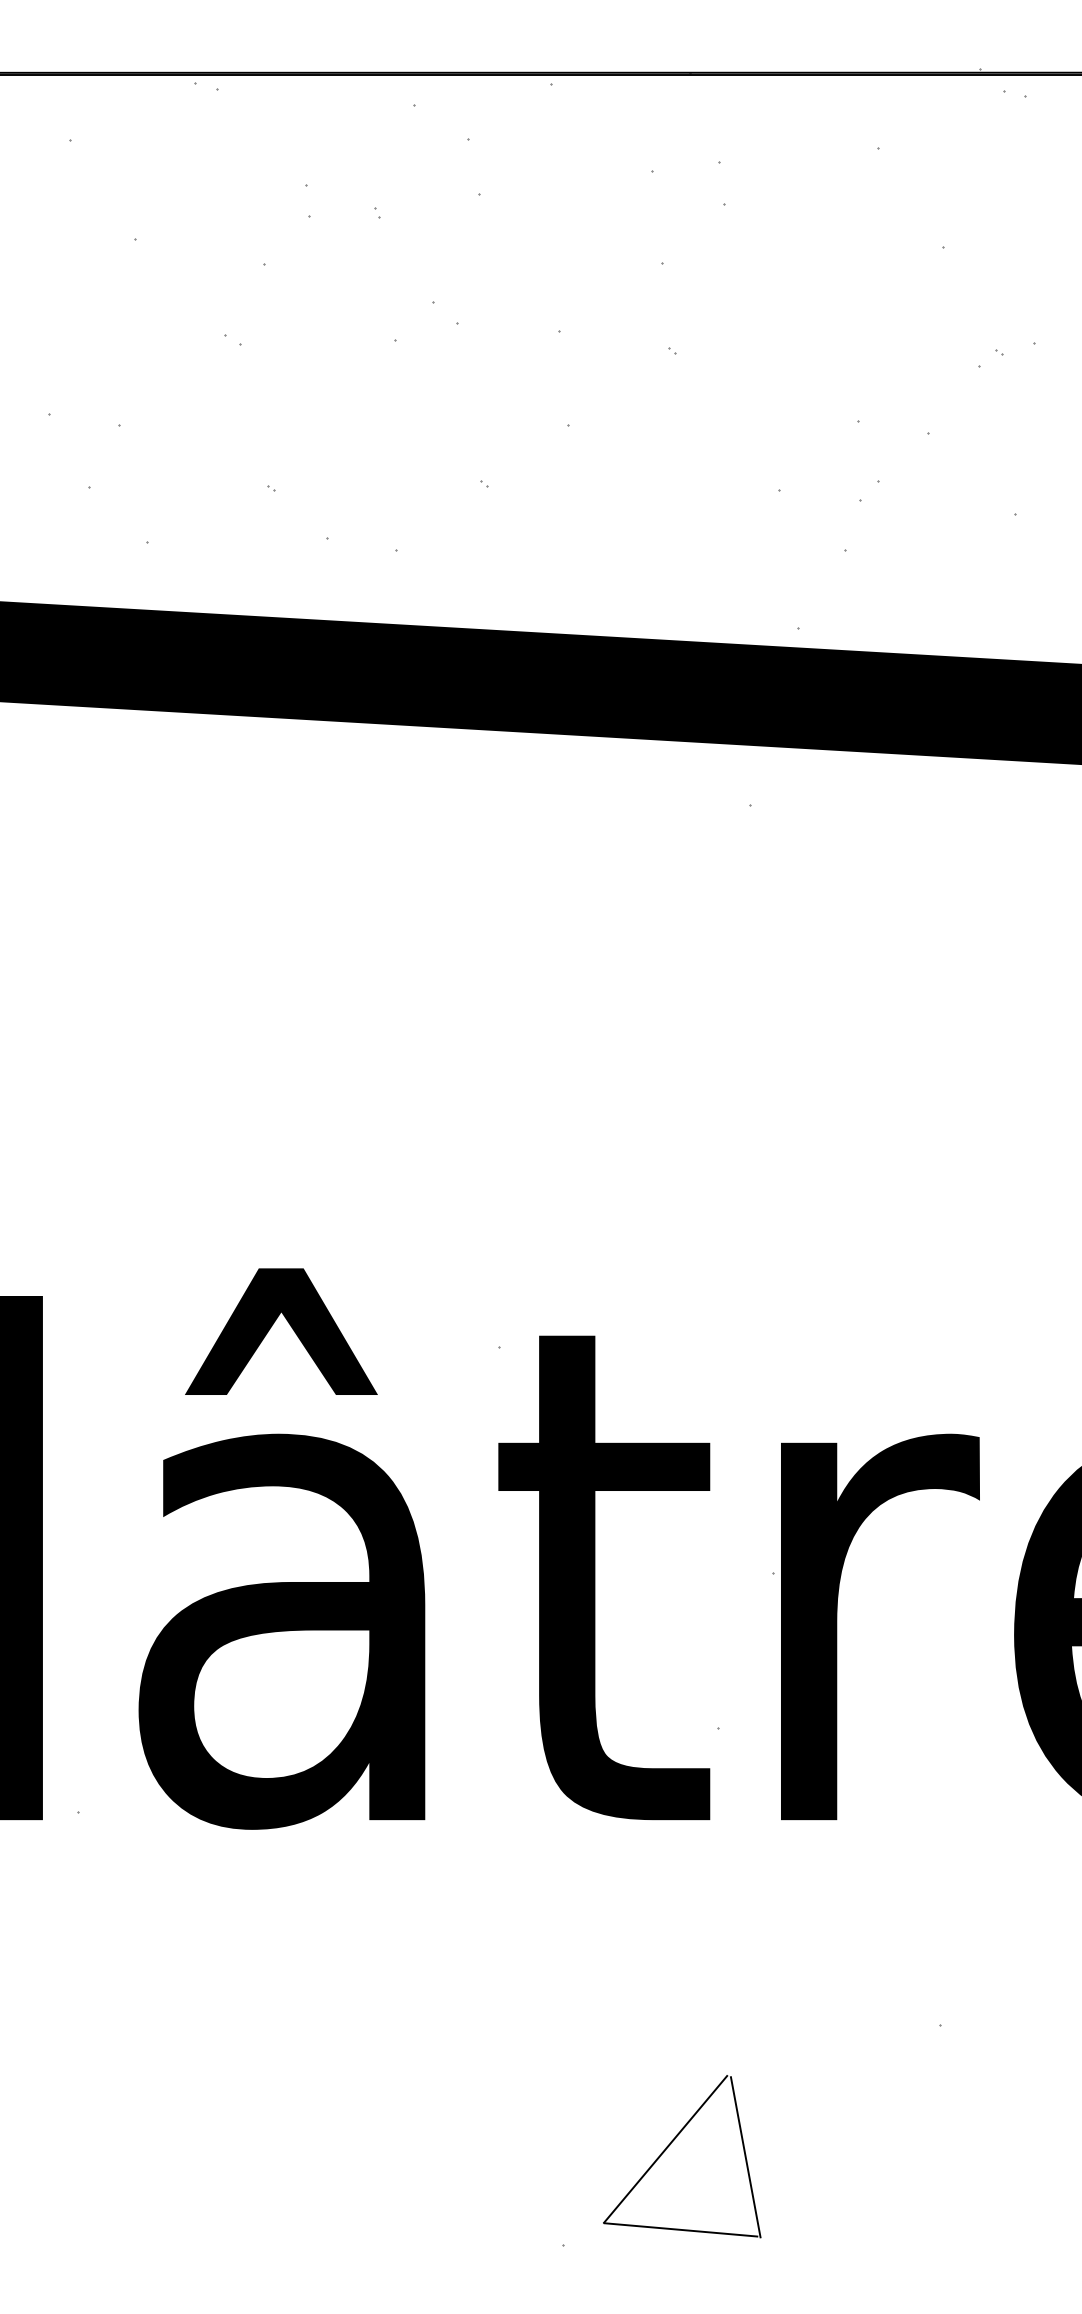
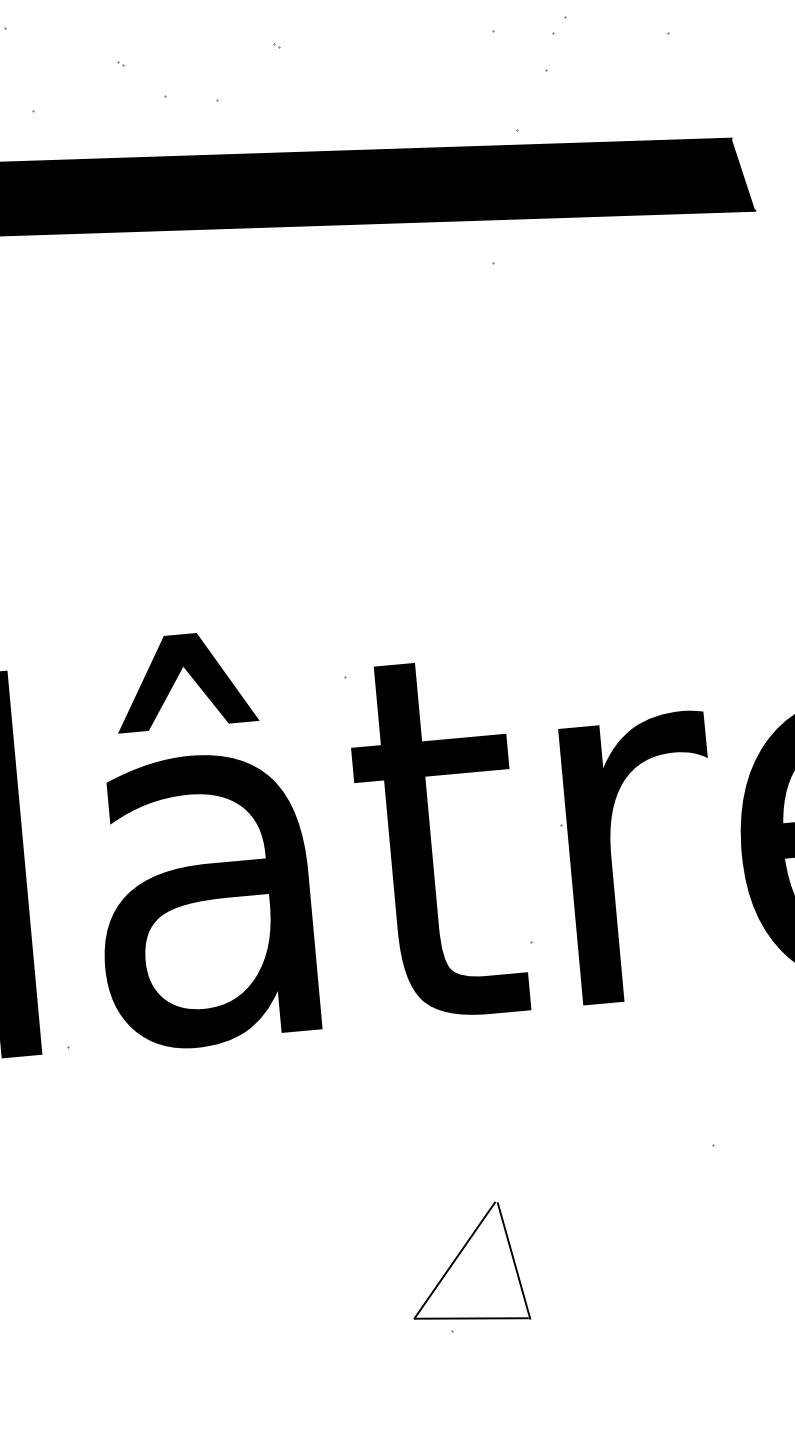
part: (670, 2145) -> (458, 1257), moved

